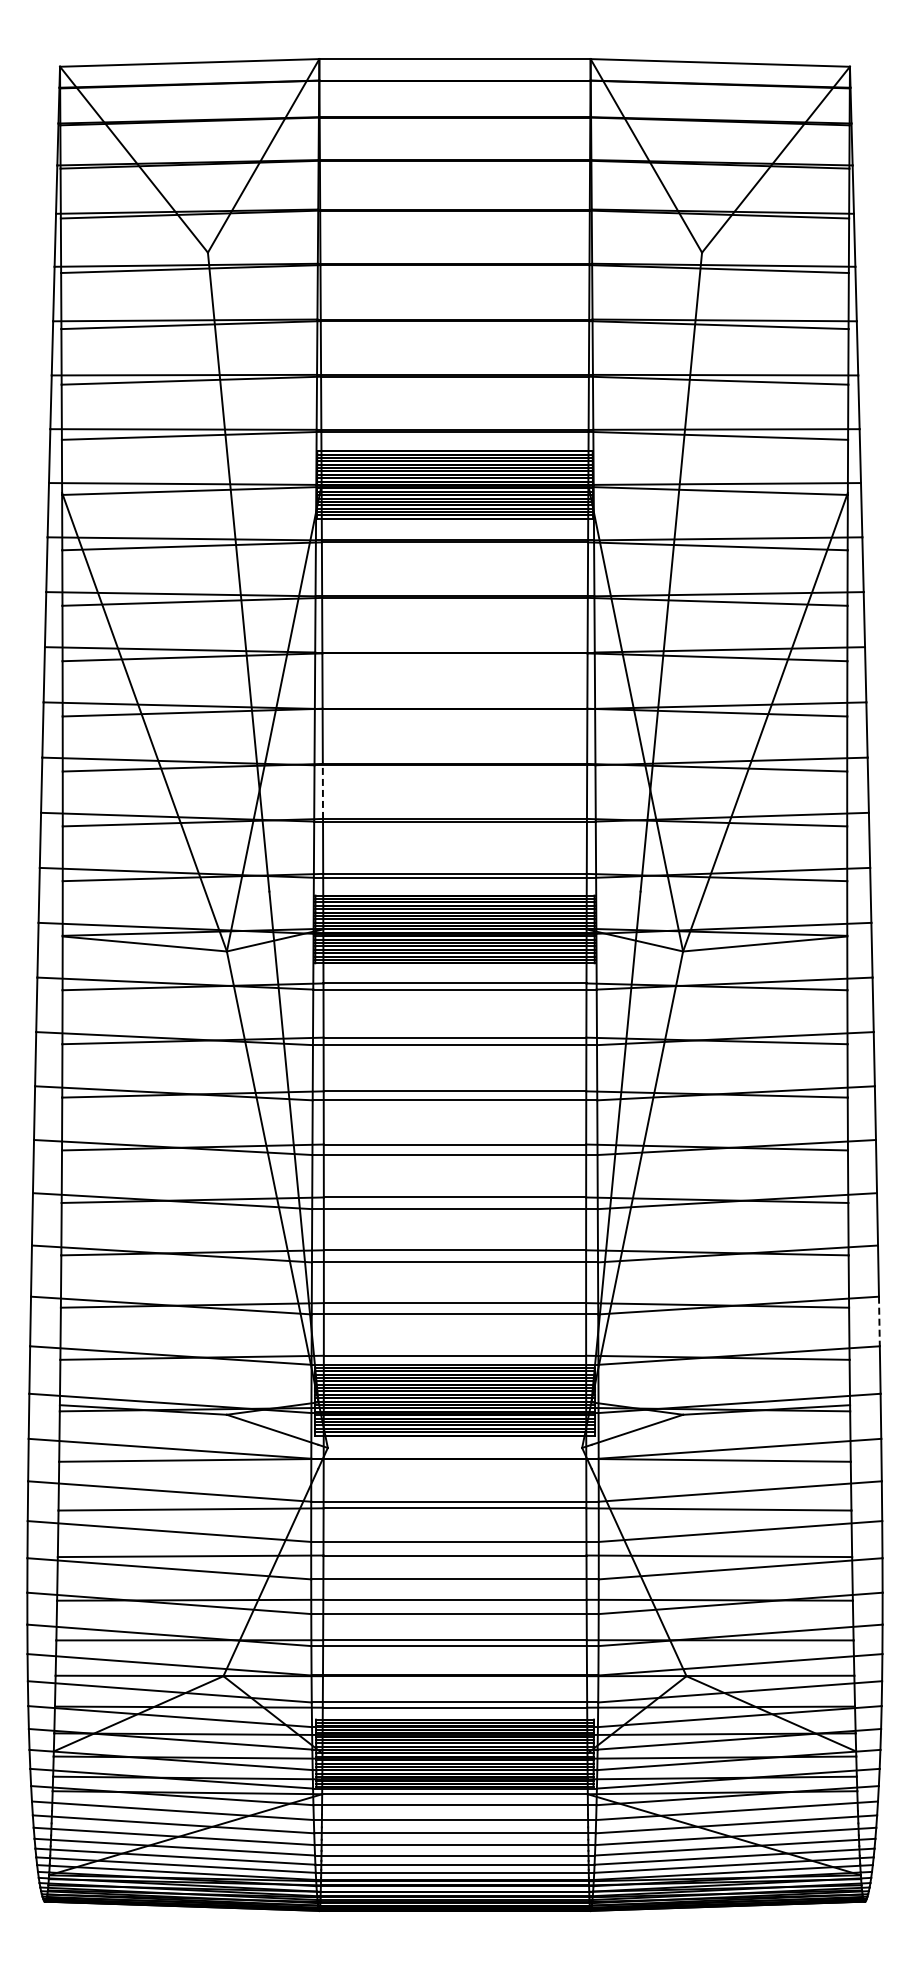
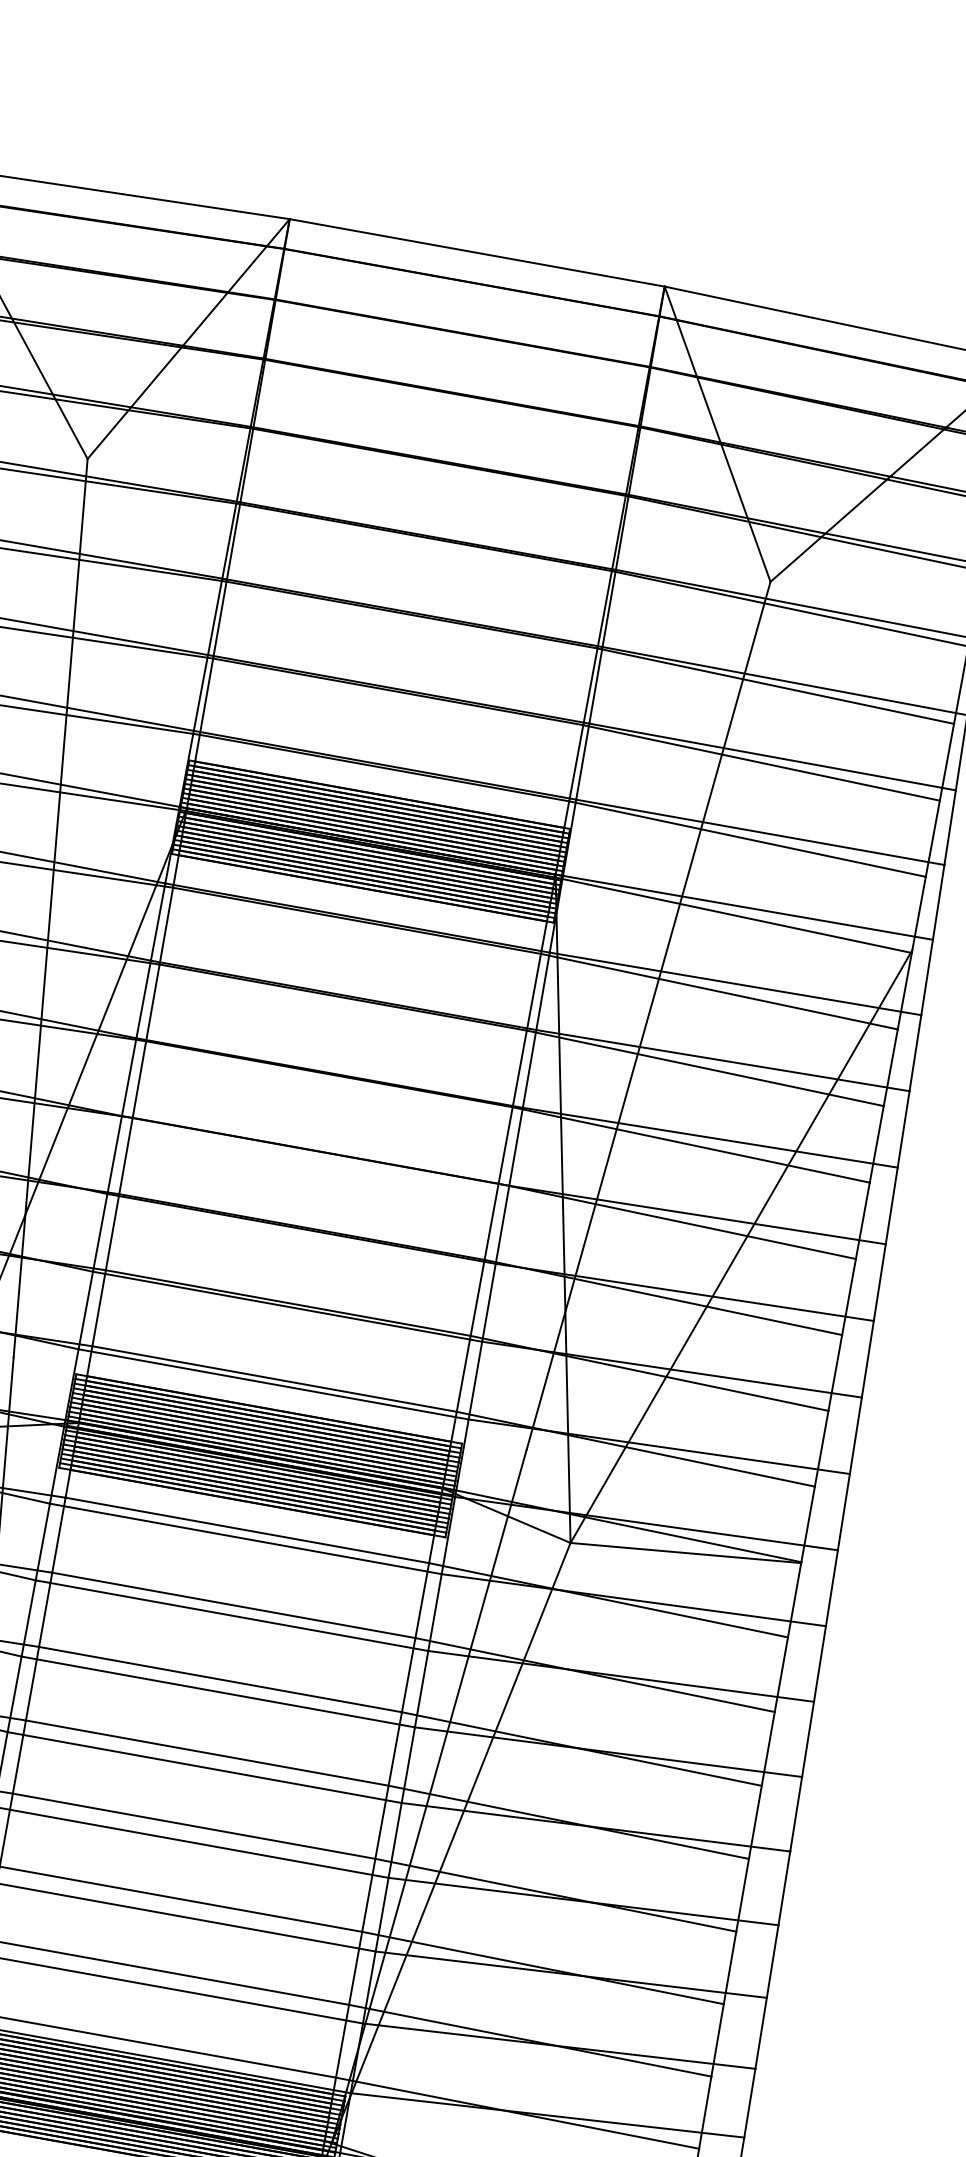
line: (322, 791) -> (111, 1232), dashed -> solid
line: (879, 1321) -> (749, 2103), dashed -> solid

